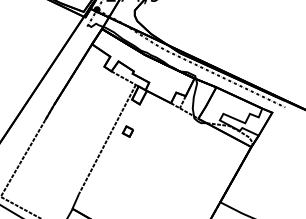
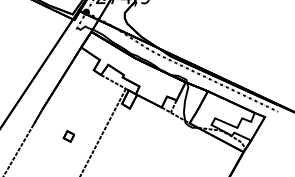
part: (127, 131) -> (68, 136), moved

